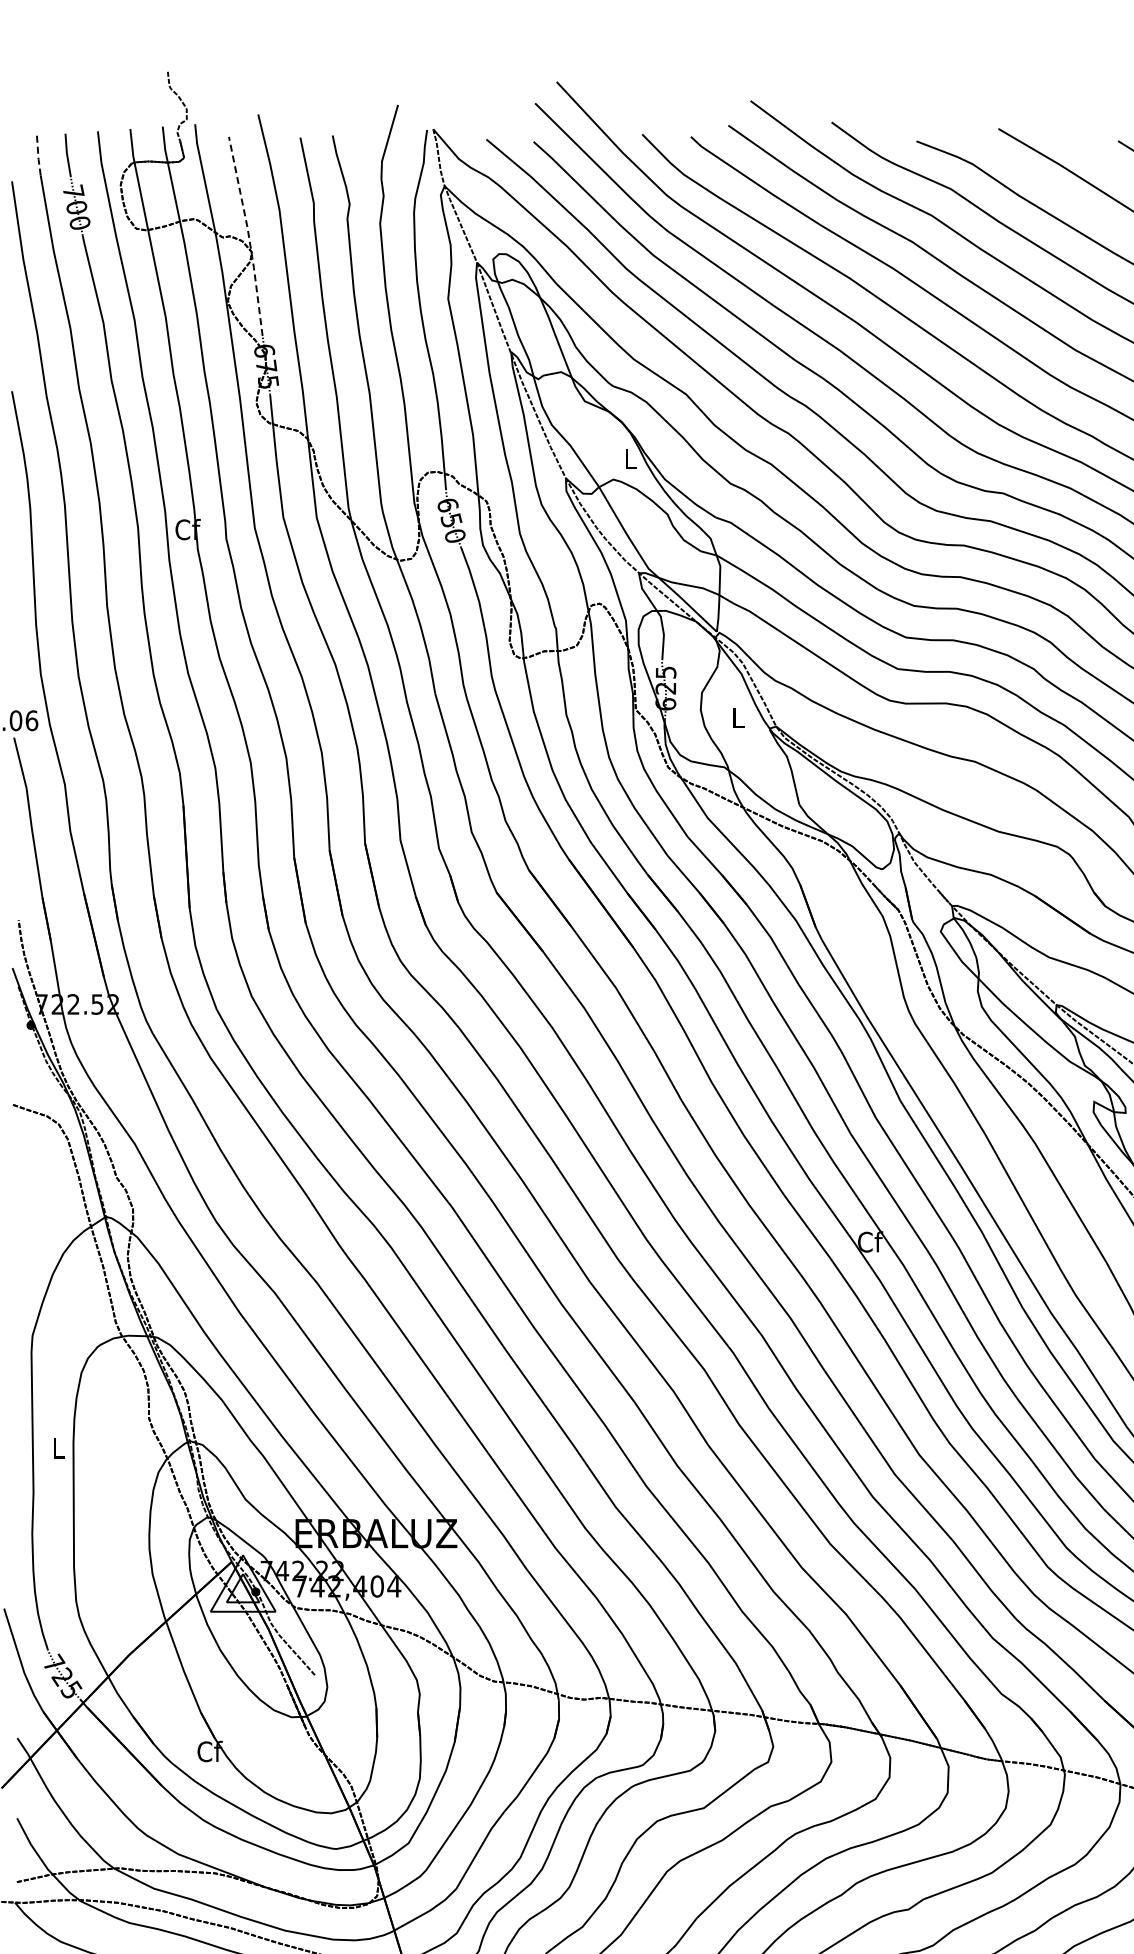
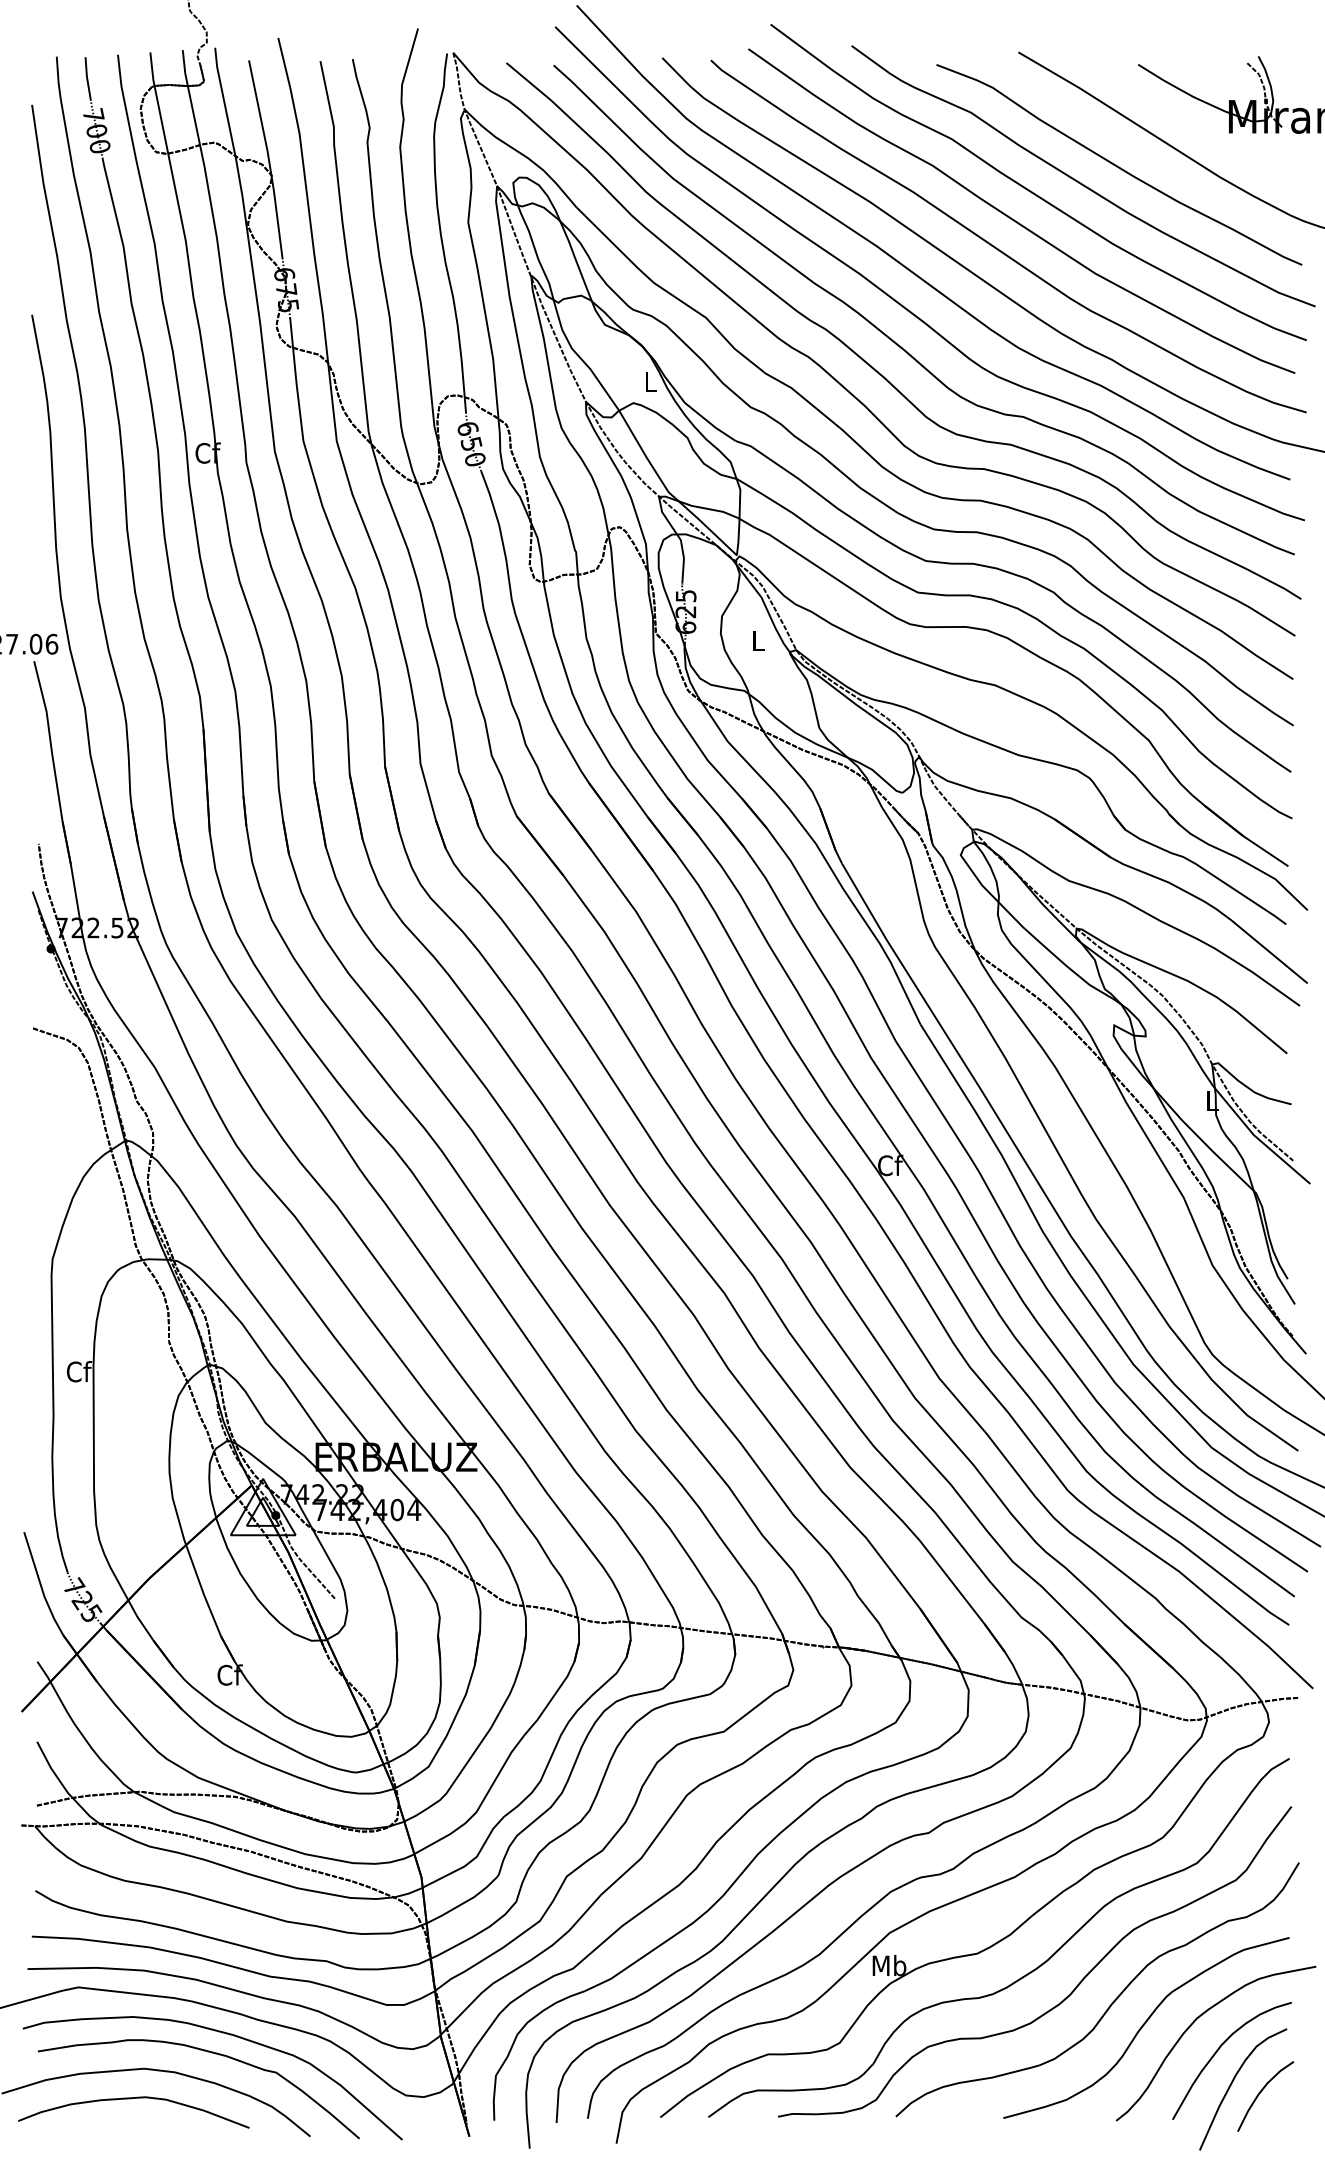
line: (38, 154) -> (58, 78), dashed -> solid
line: (248, 235) -> (268, 159), dashed -> solid
text: (59, 1447) -> (79, 1371), L -> Cf

